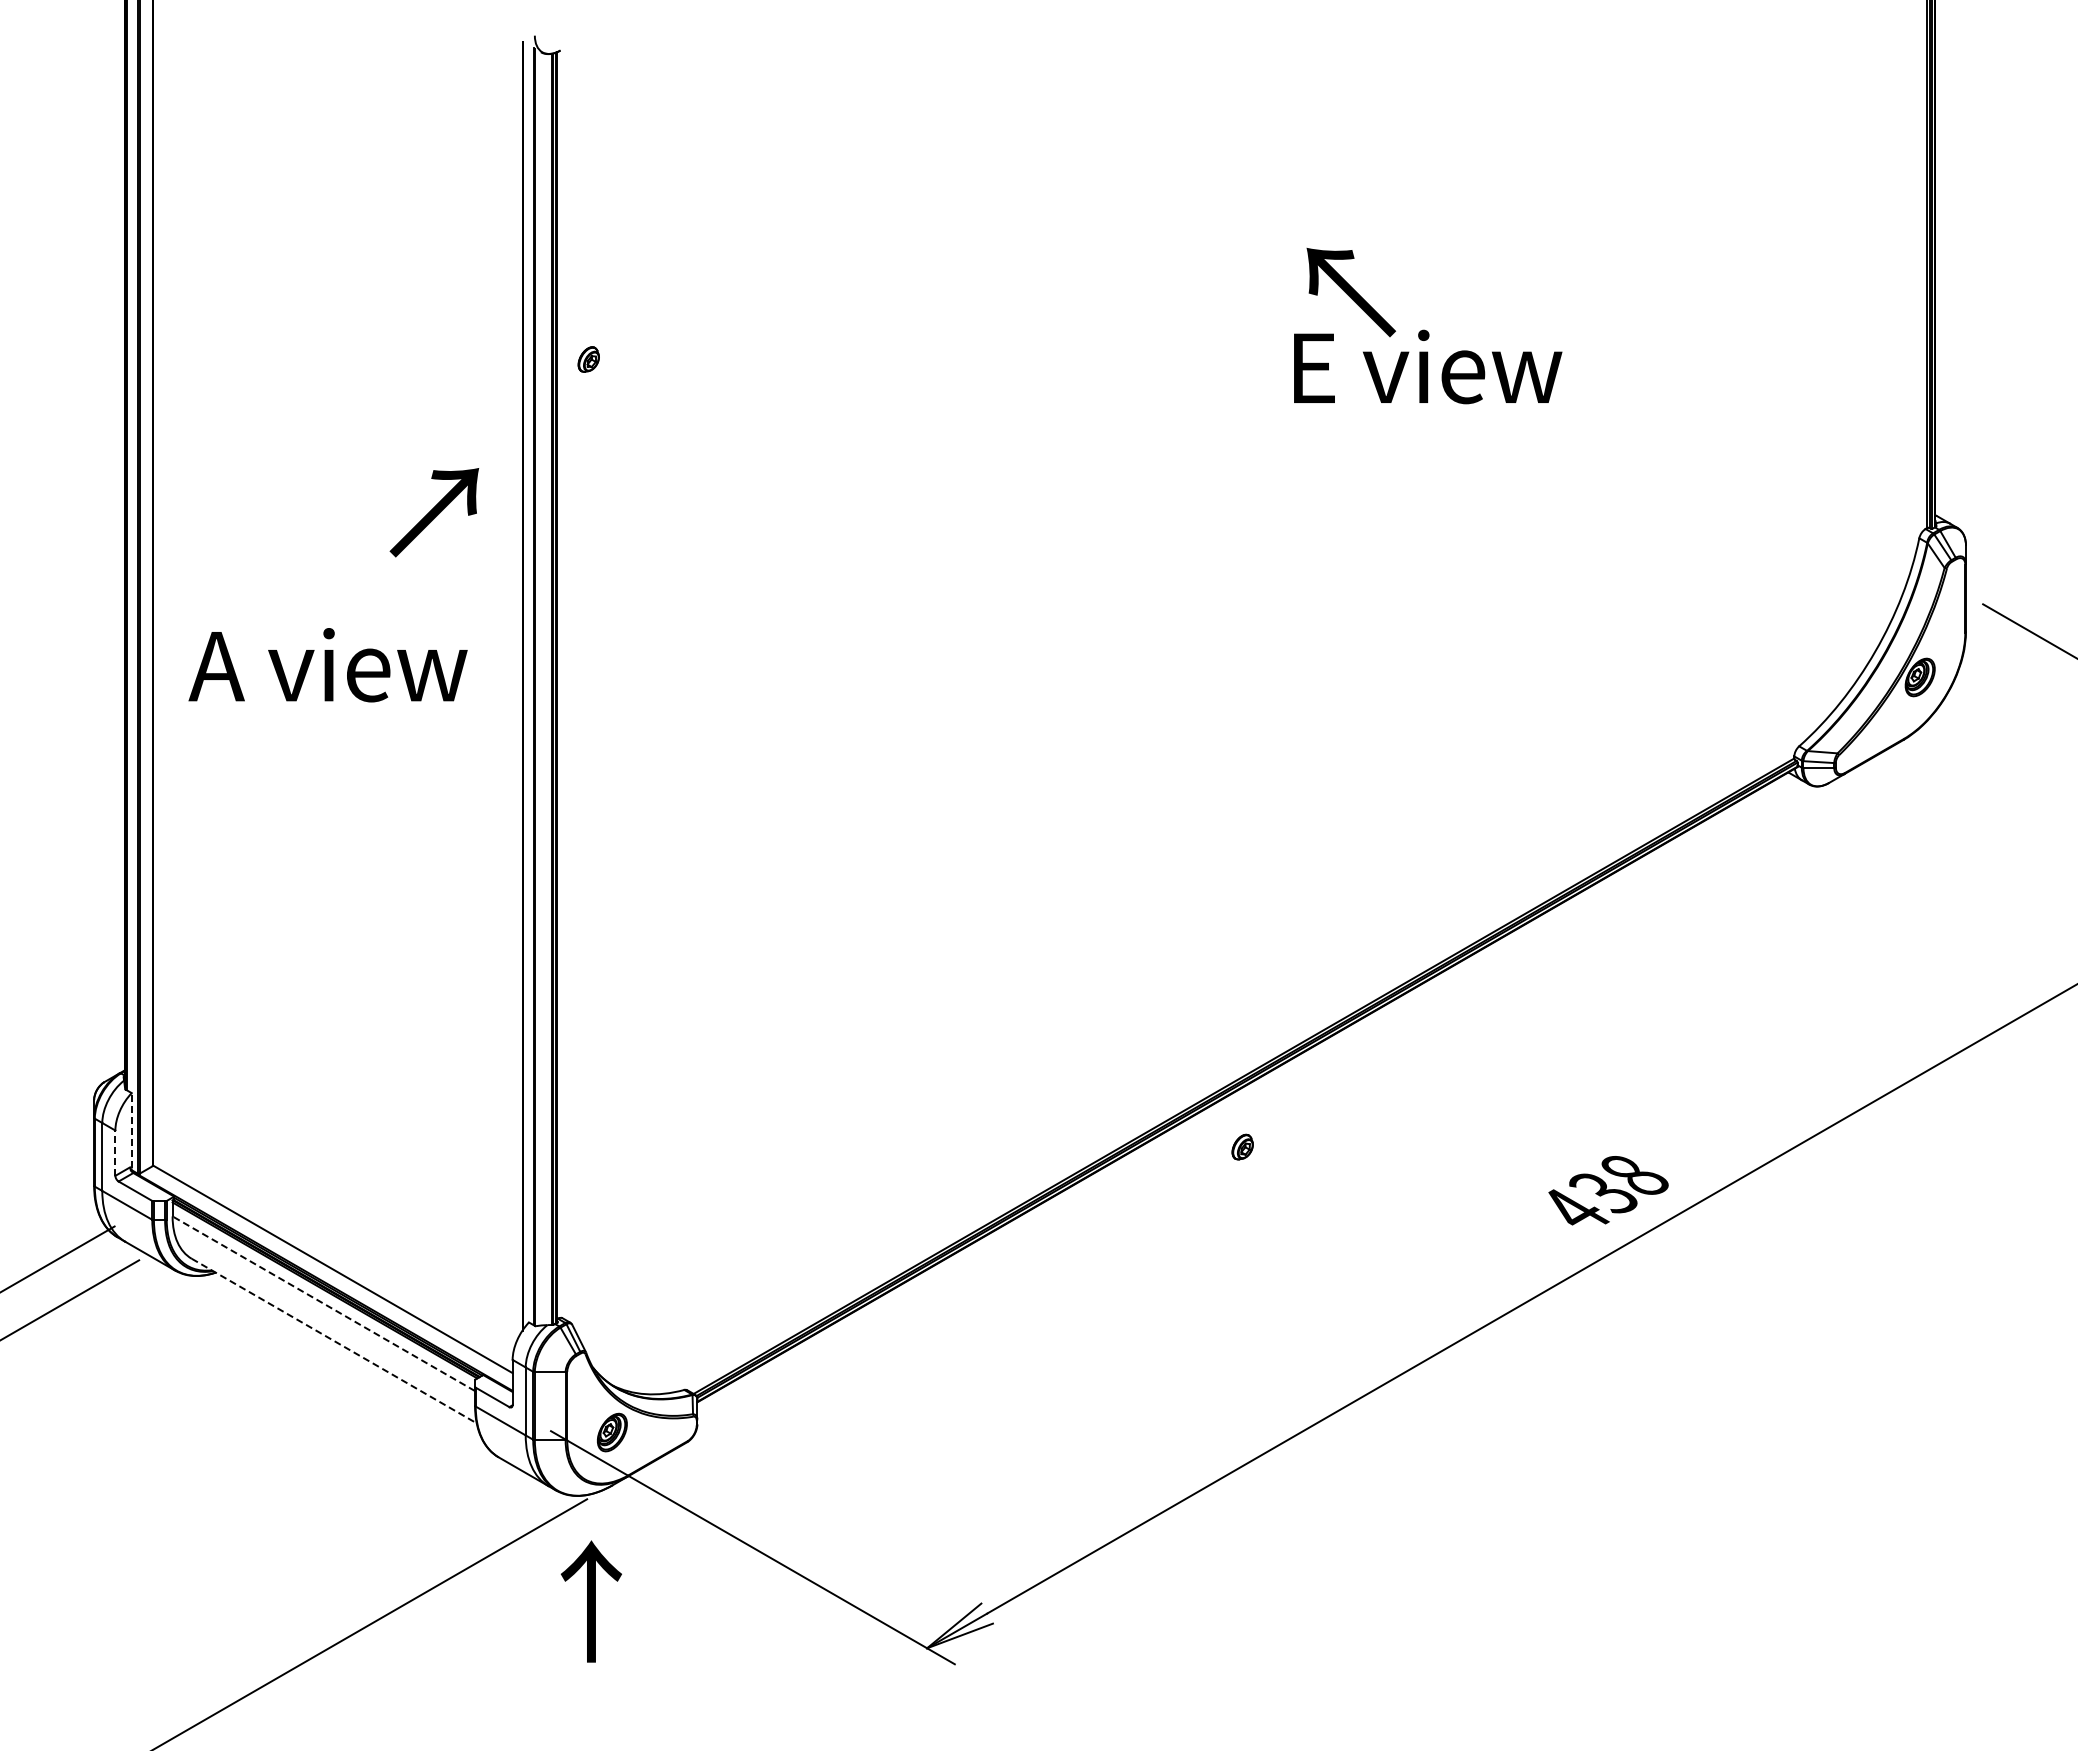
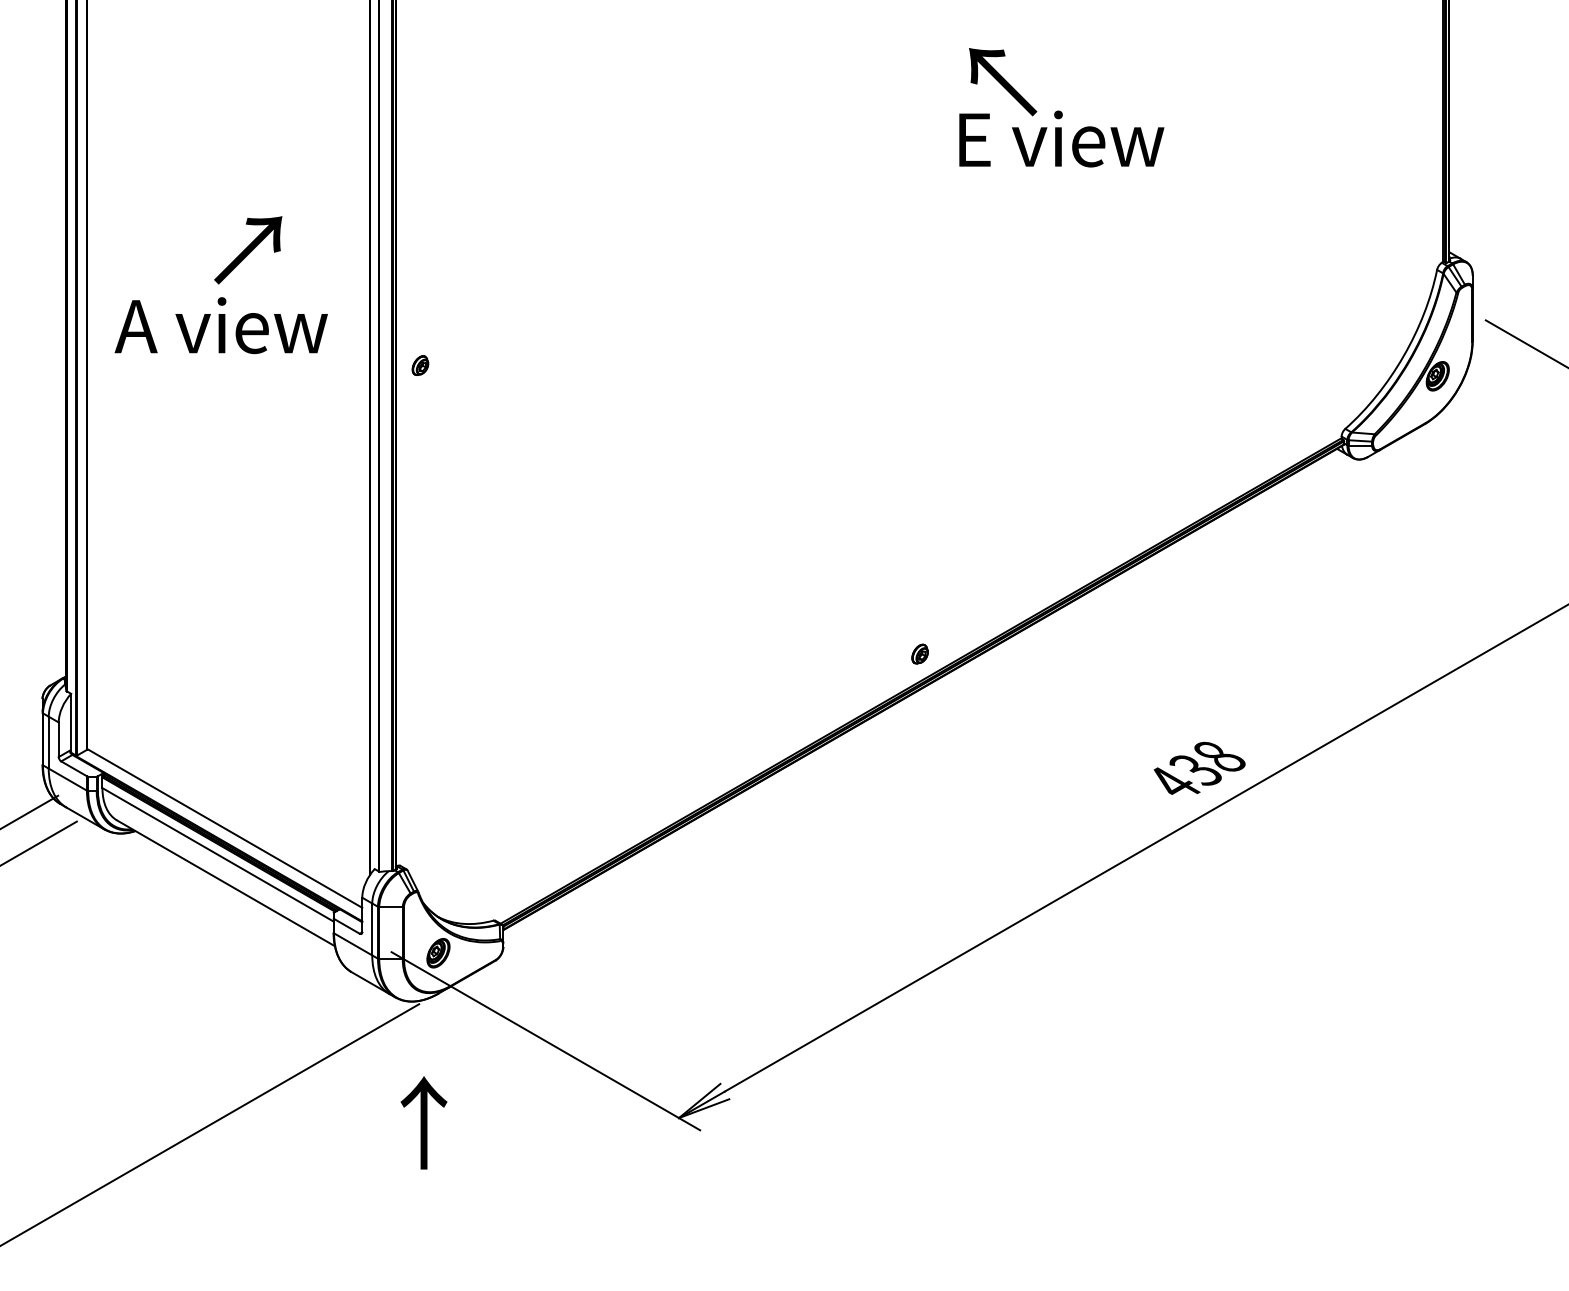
part: (588, 359) -> (420, 365), moved
text: (434, 512) -> (248, 250), moved
text: (327, 665) -> (220, 325), moved
line: (131, 1130) -> (71, 722), dashed -> solid
part: (1242, 1146) -> (919, 653), moved
line: (115, 1153) -> (58, 740), dashed -> solid
line: (323, 1303) -> (217, 854), dashed -> solid
line: (334, 1341) -> (226, 883), dashed -> solid
text: (590, 1601) -> (423, 1122), moved

